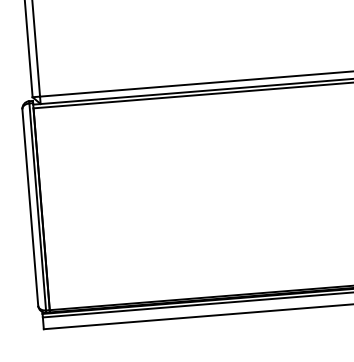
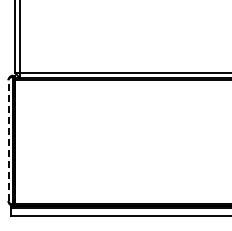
line: (30, 207) -> (8, 140), solid -> dashed

